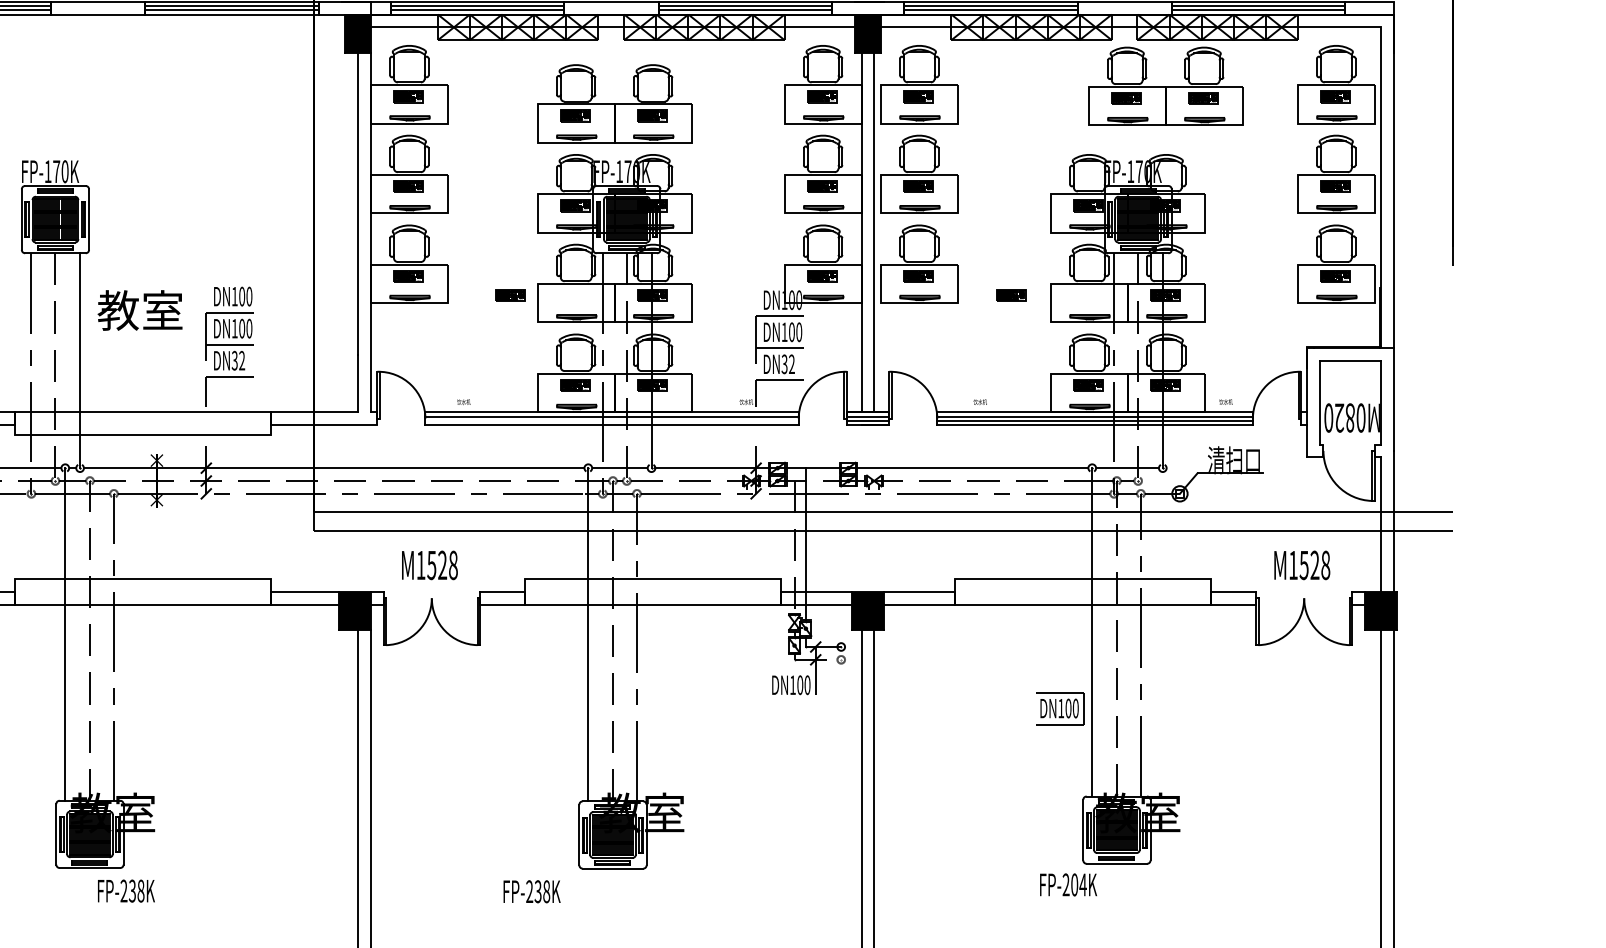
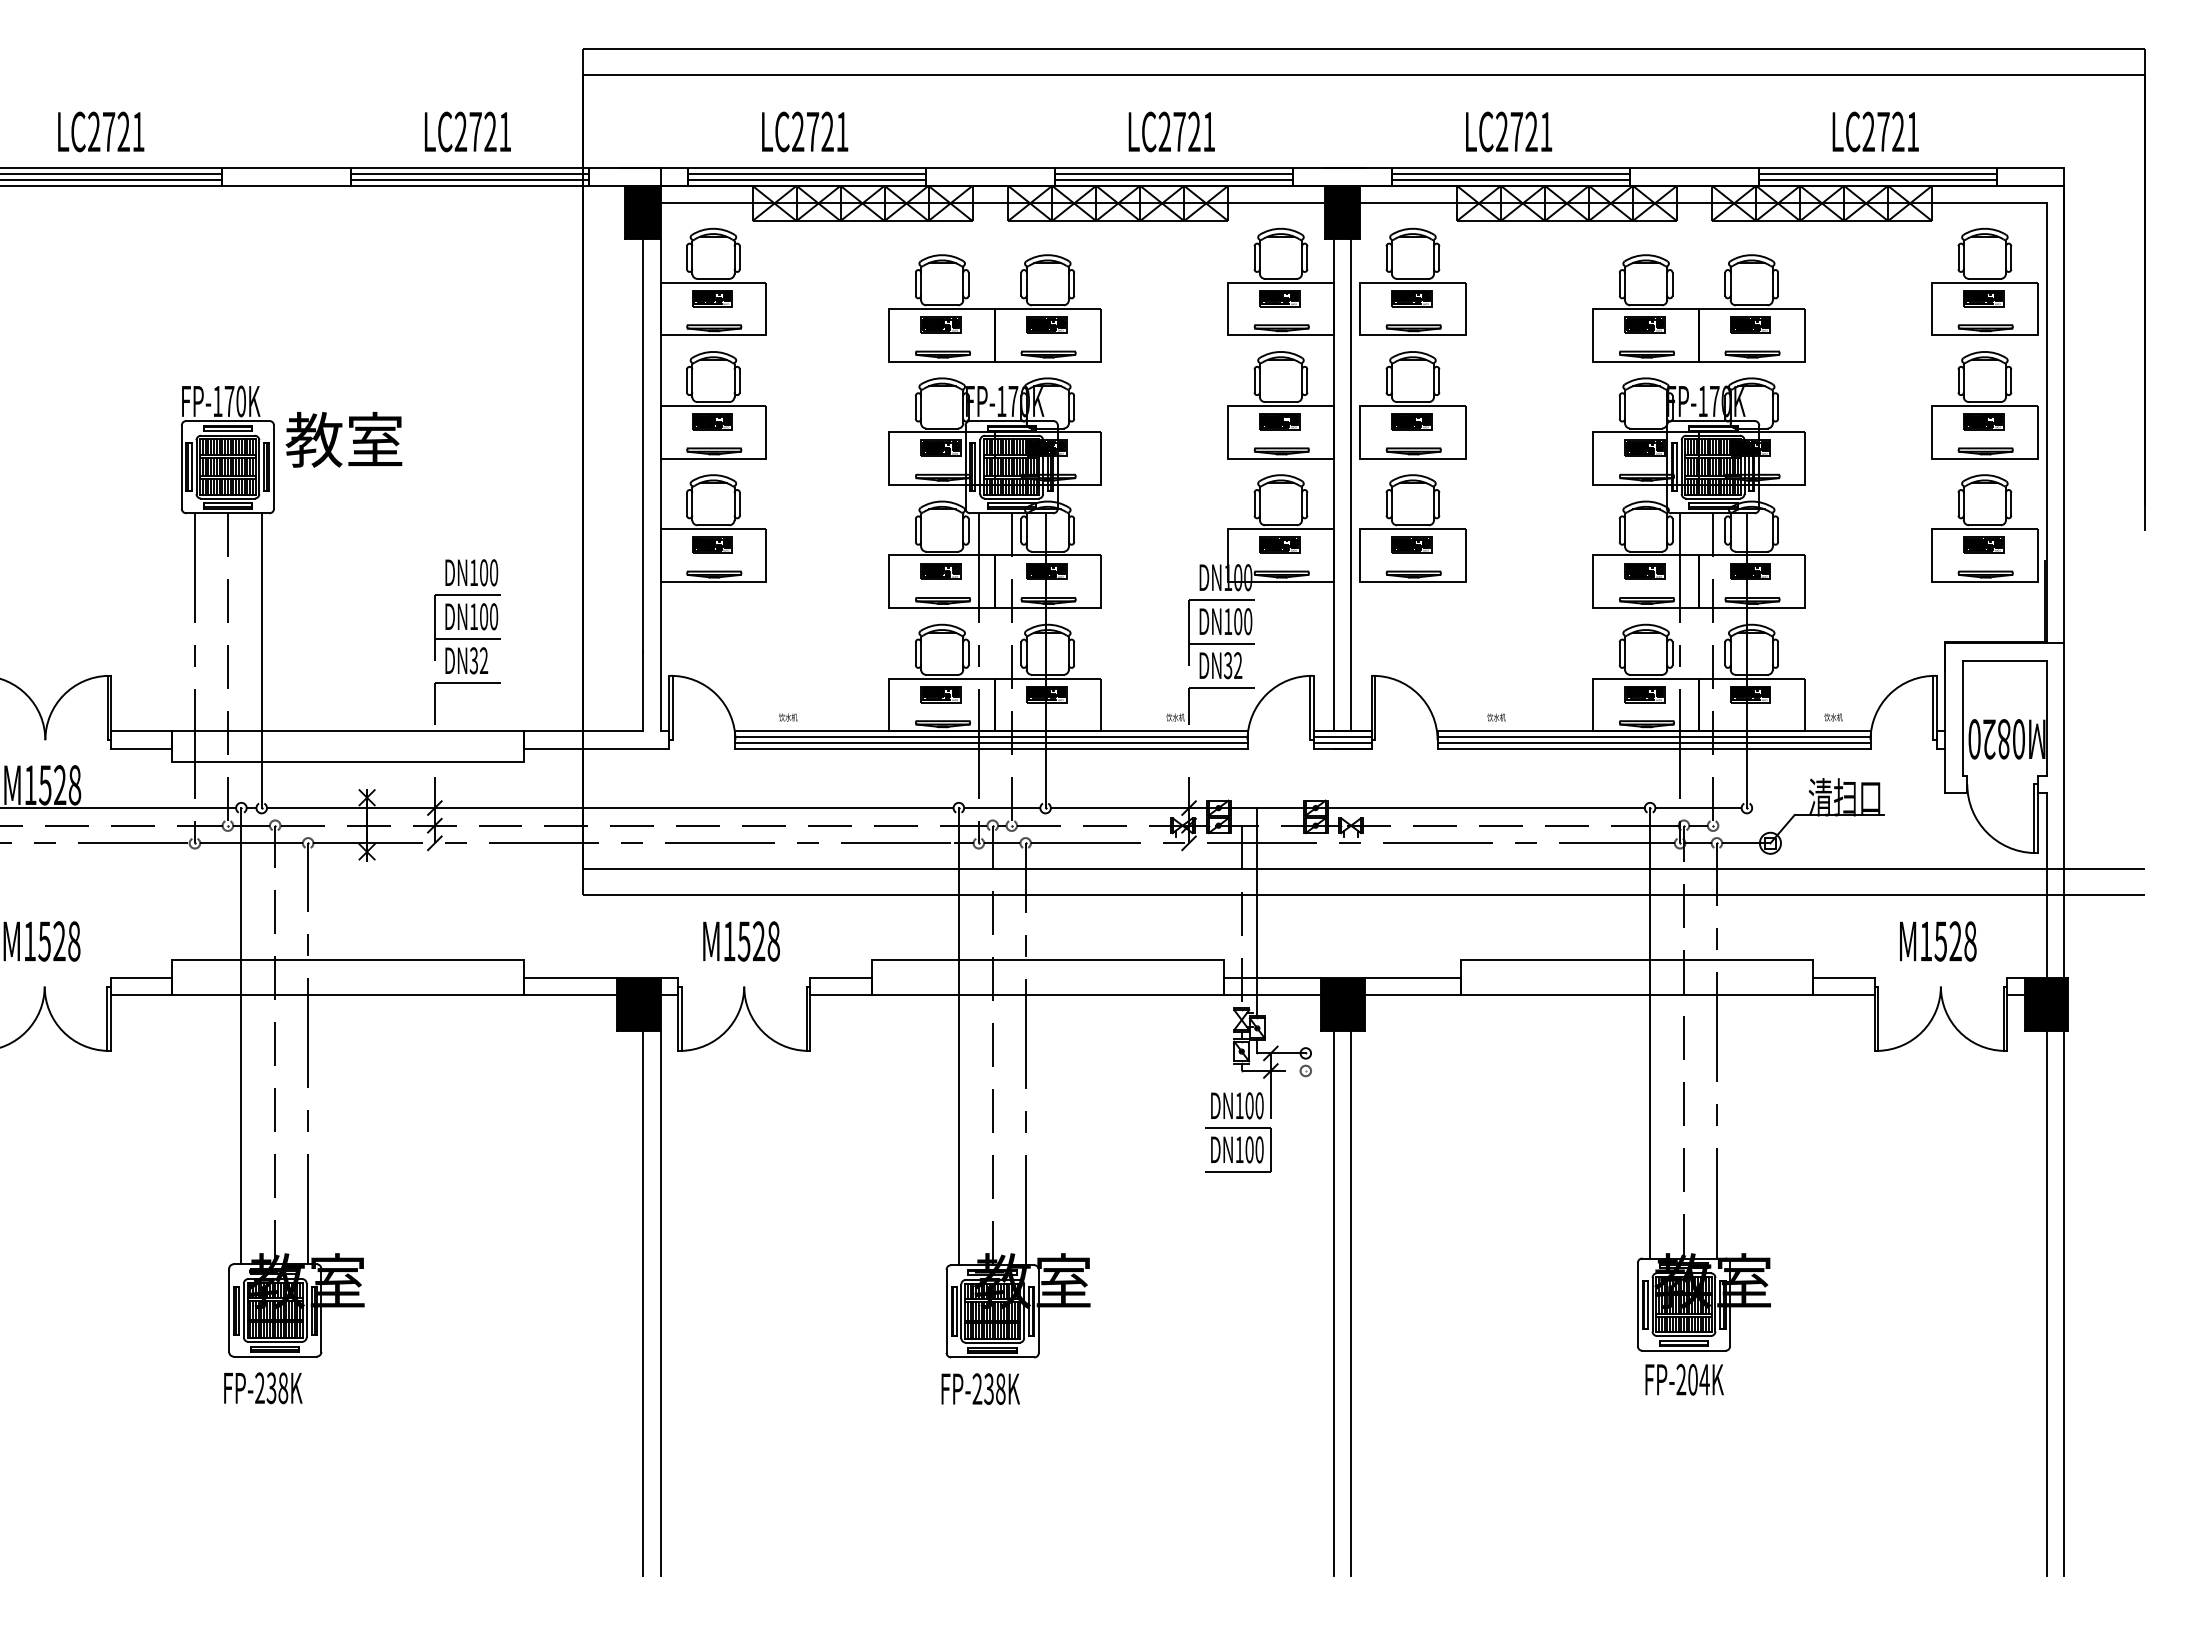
part: (1165, 86) -> (1698, 308), moved
part: (510, 295) -> (940, 571), moved
part: (1010, 295) -> (1644, 571), moved
text: (139, 310) -> (343, 439), moved
line: (612, 421) -> (991, 743), added
part: (1060, 708) -> (1238, 1149), moved
text: (1068, 884) -> (1684, 1379), moved
text: (126, 891) -> (263, 1388), moved
text: (531, 891) -> (980, 1388), moved

